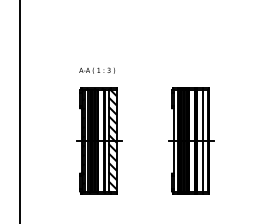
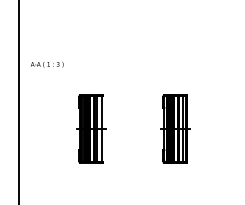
text: (96, 70) -> (46, 64), moved
part: (99, 140) -> (91, 128), size x0.7
part: (191, 140) -> (175, 128), size x0.7

